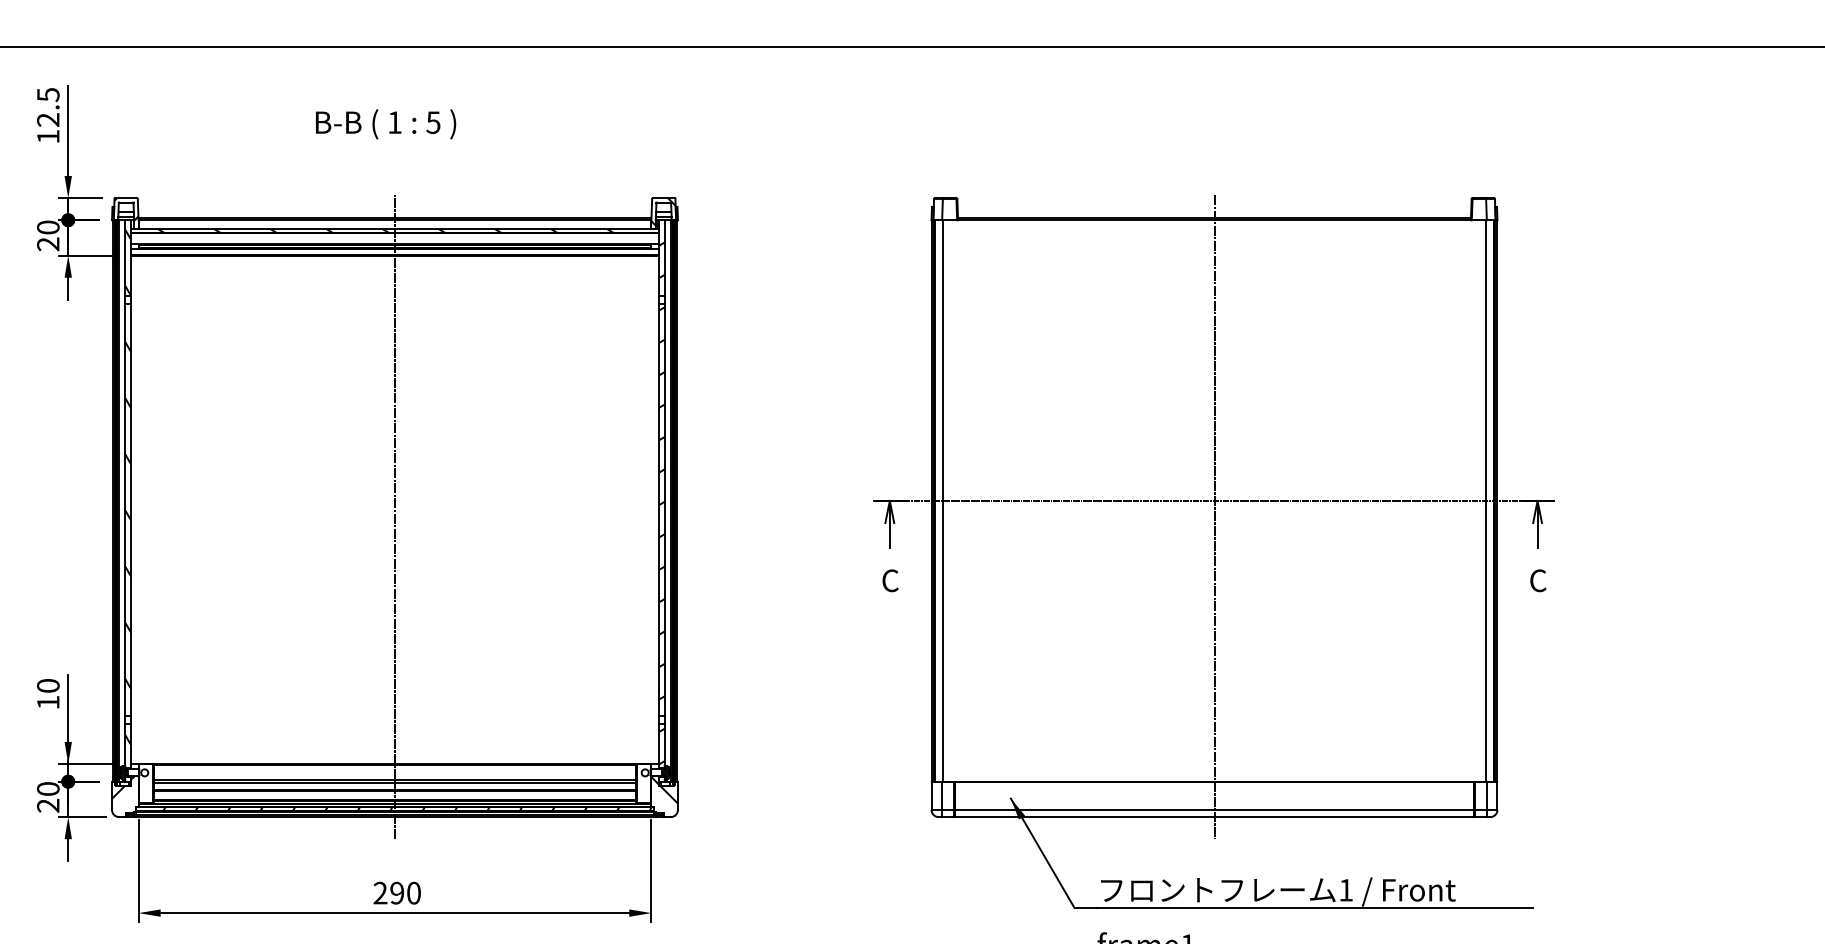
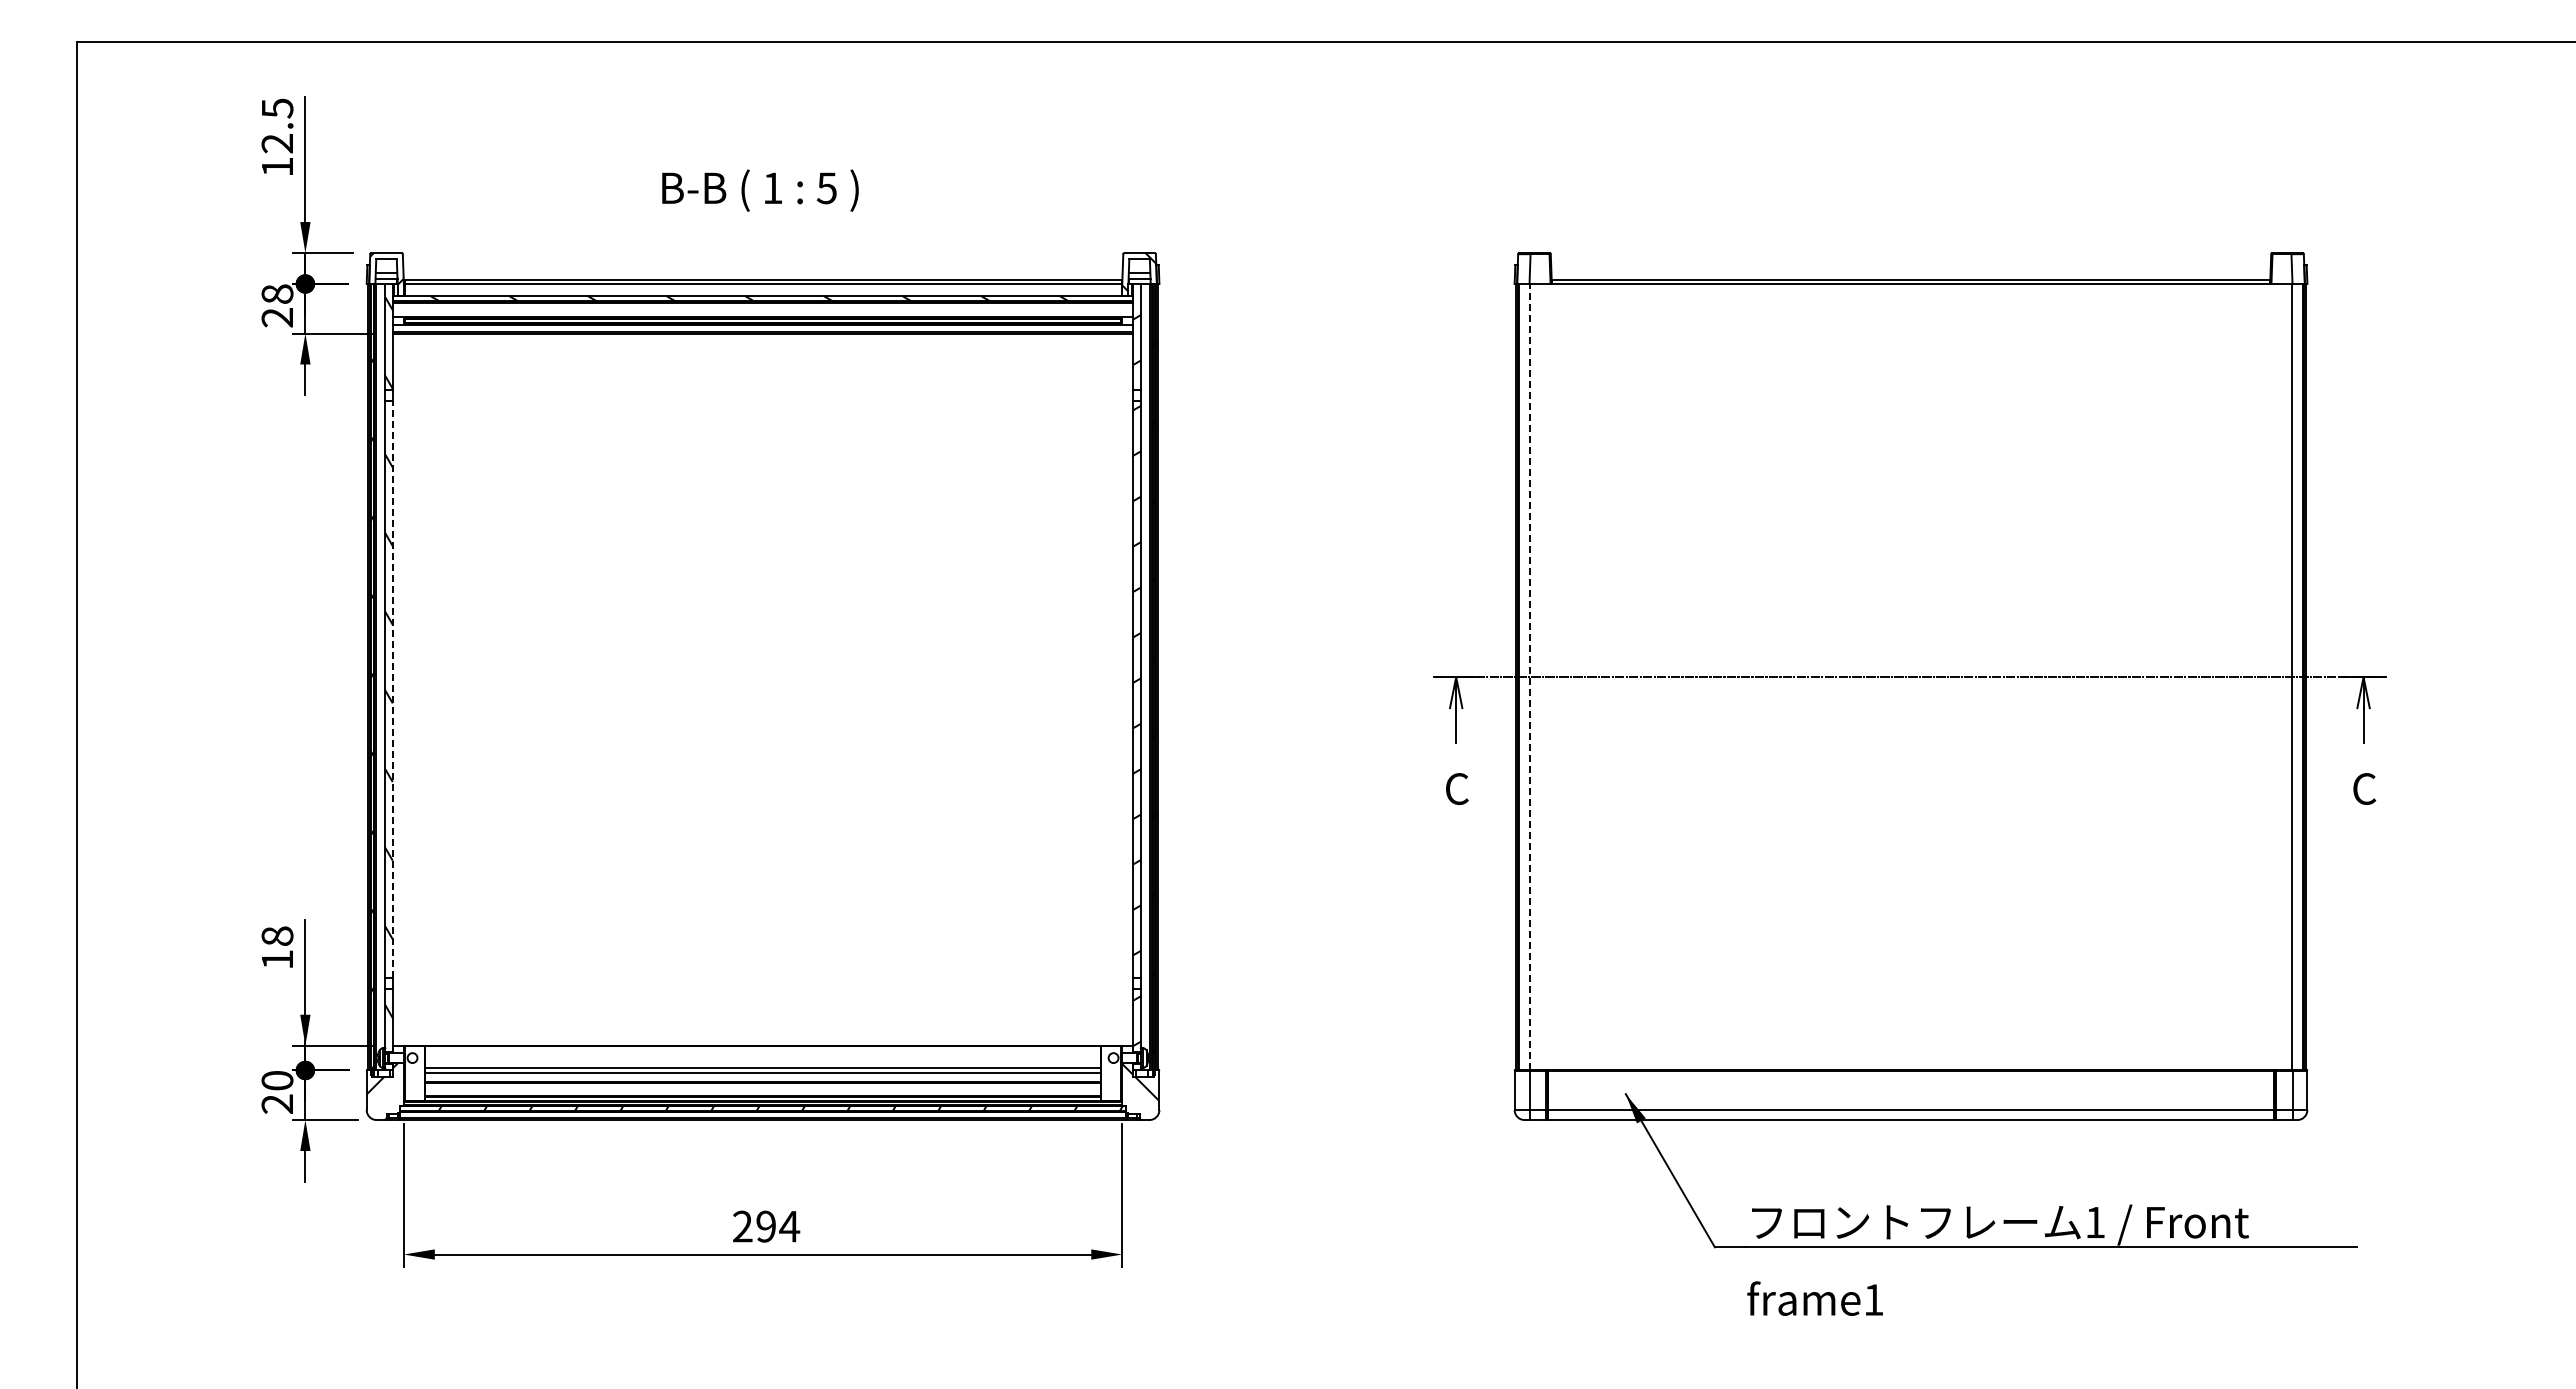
text: (386, 124) -> (760, 190), moved
text: (48, 227) -> (277, 293), 20 -> 28
line: (942, 500) -> (1530, 676), solid -> dashed
line: (130, 509) -> (392, 689), solid -> dashed
line: (395, 516) -> (763, 699), removed
line: (1214, 516) -> (1911, 699), removed
text: (48, 685) -> (277, 935), 10 -> 18
text: (413, 893) -> (789, 1226), 290 -> 294

